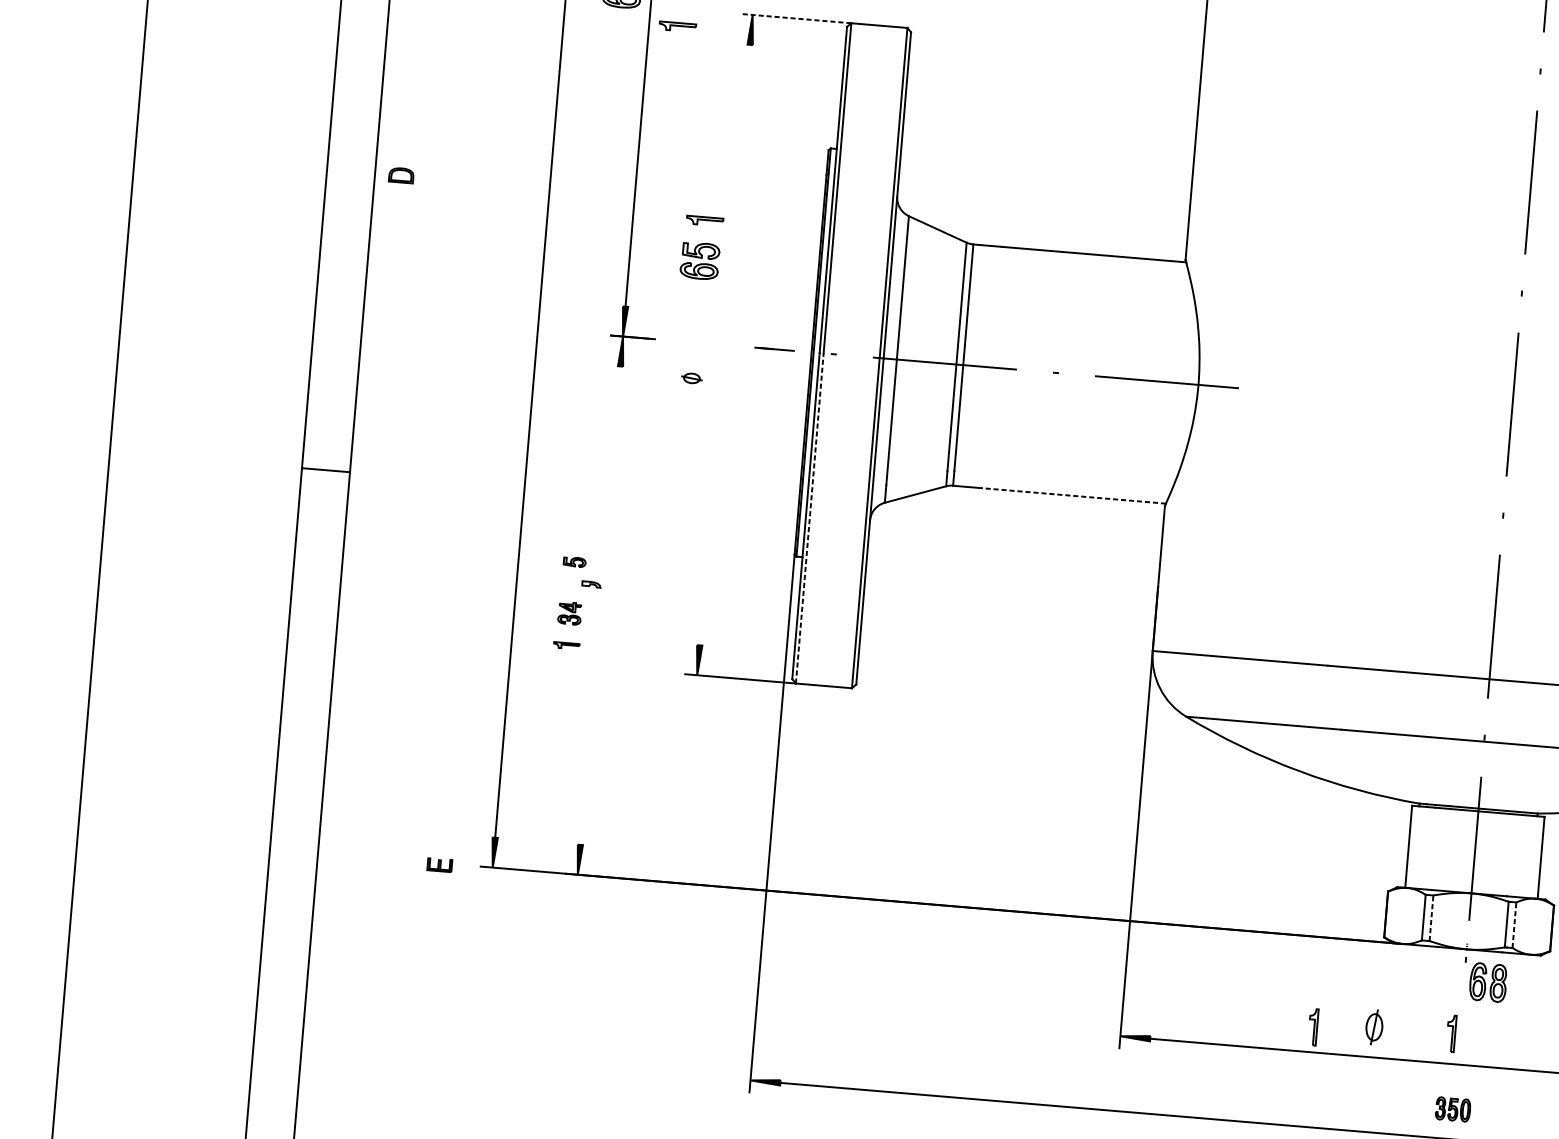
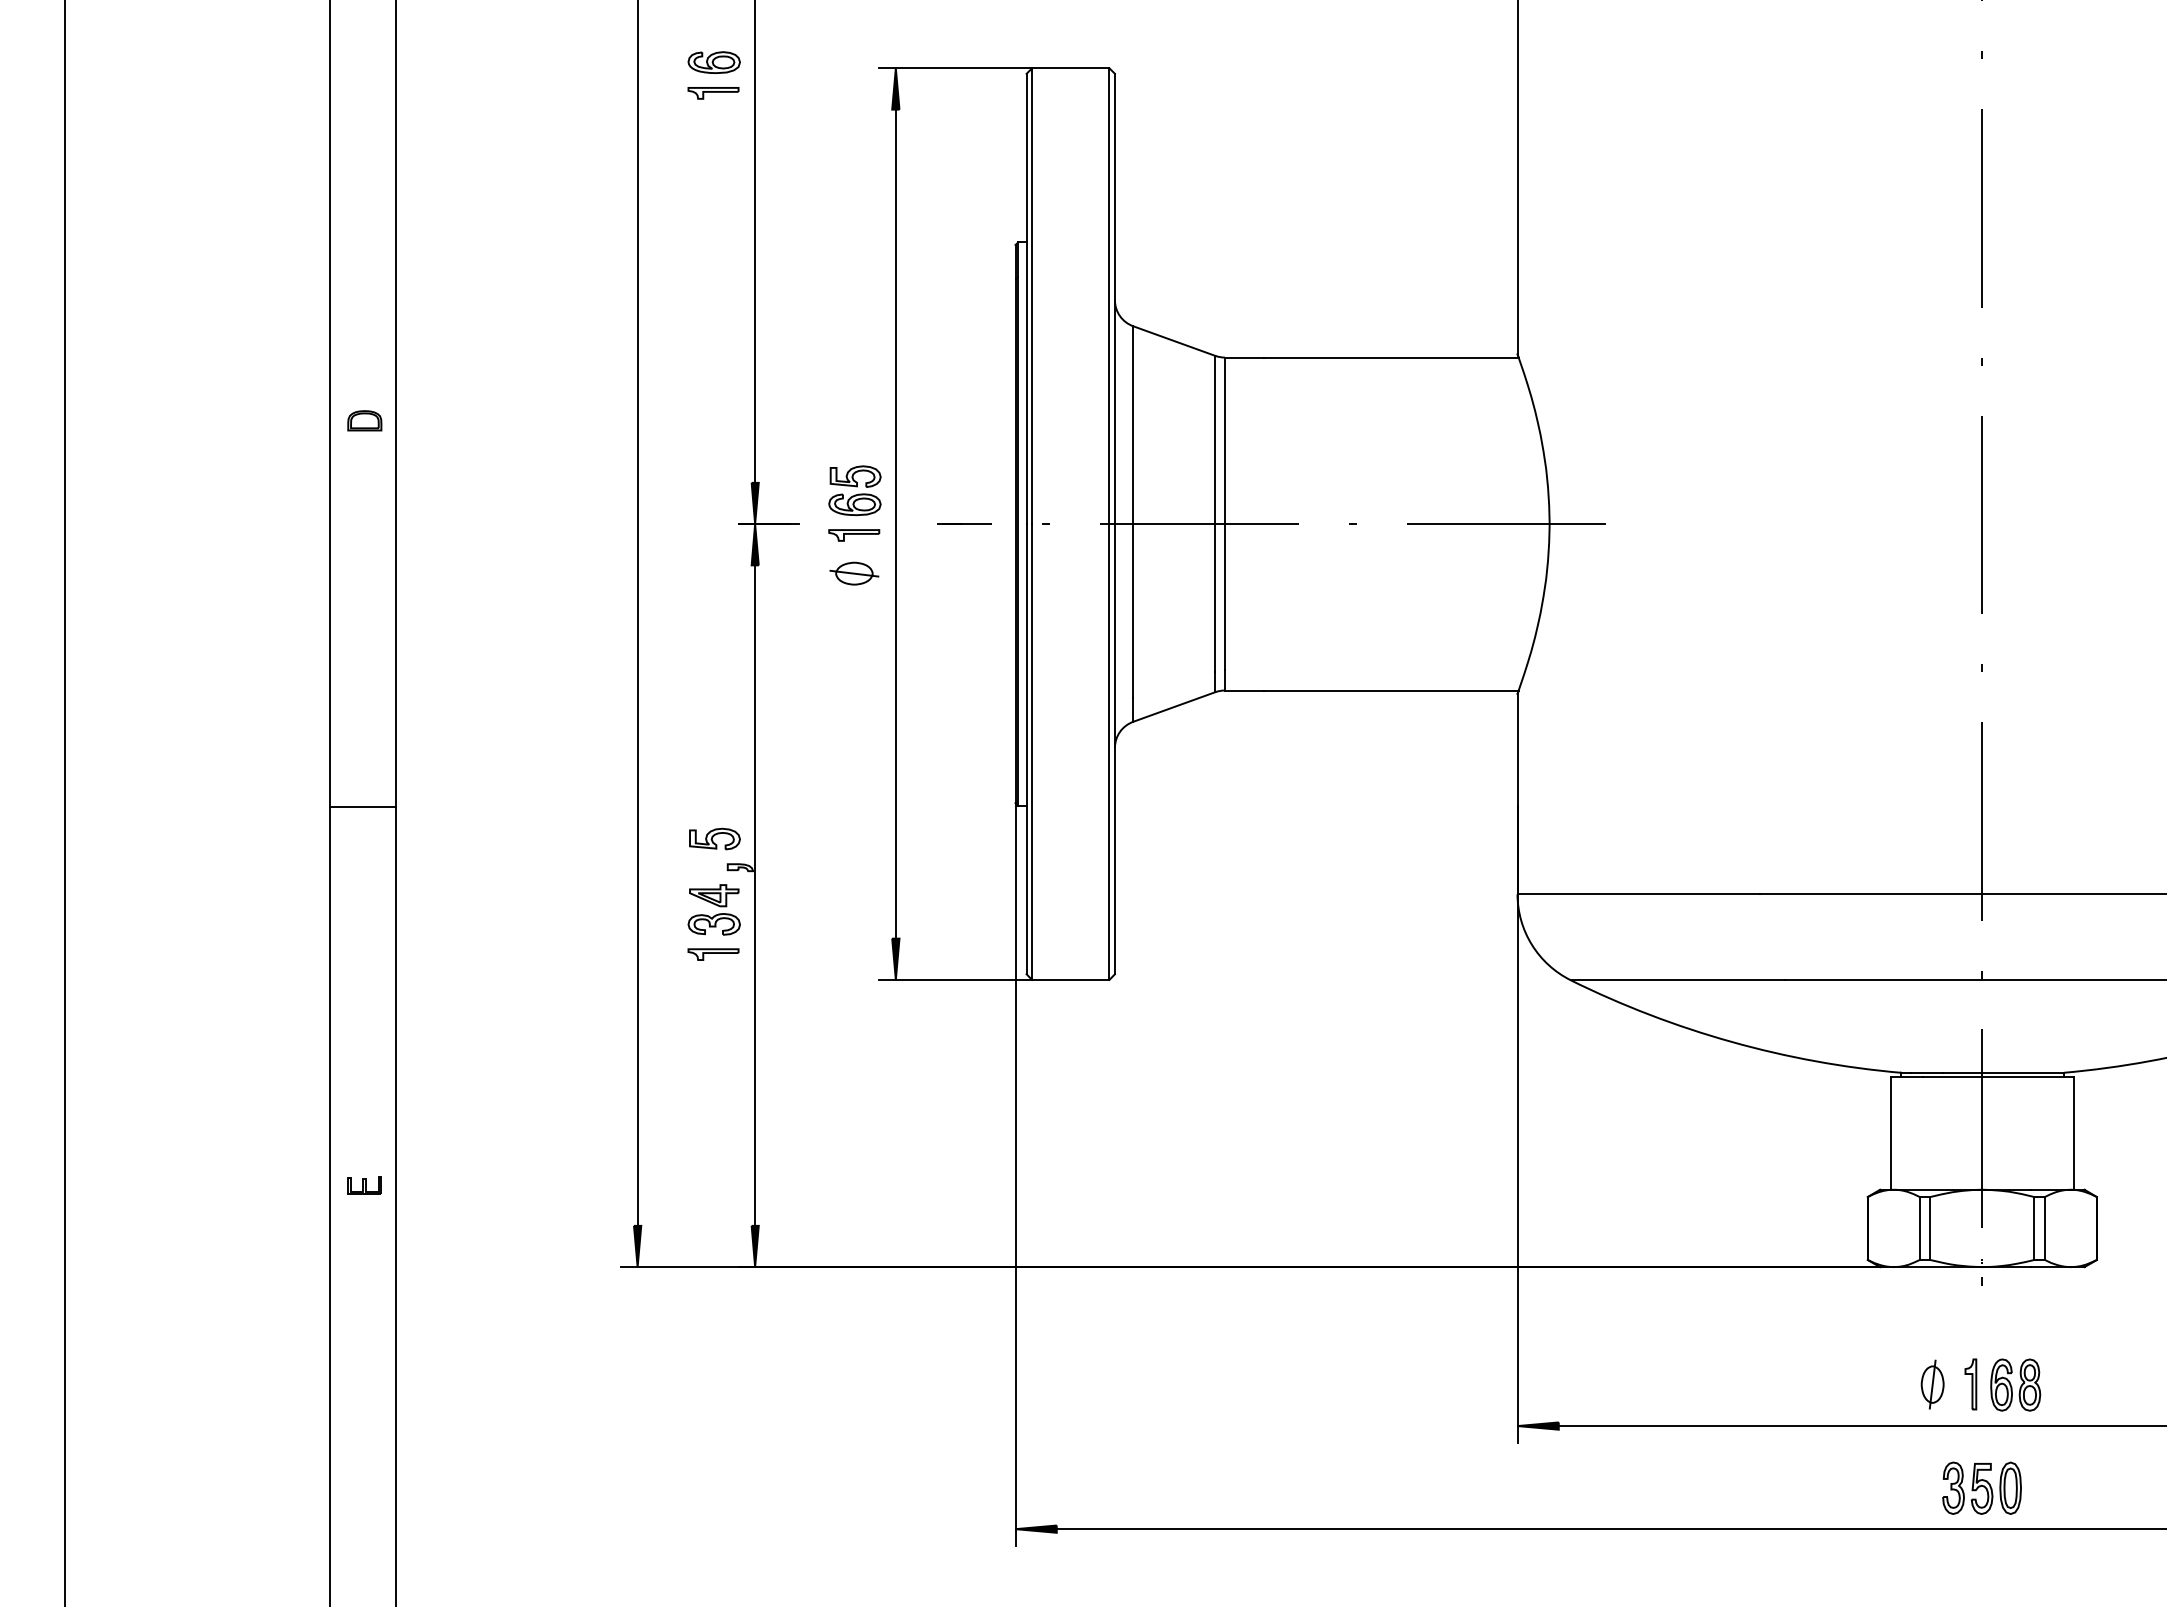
line: (795, 18) -> (955, 68), dashed -> solid
part: (677, 27) -> (713, 93), moved
part: (401, 175) -> (364, 420), moved
part: (705, 221) -> (854, 535), moved
part: (699, 260) -> (854, 490), moved
line: (724, 344) -> (895, 523), added
part: (692, 378) -> (854, 573), size x1.67
line: (326, 470) -> (363, 806), moved
line: (1073, 495) -> (1390, 690), dashed -> solid
line: (810, 518) -> (1032, 752), dashed -> solid
part: (574, 561) -> (714, 838), size x1.67
line: (600, 605) -> (755, 895), added
part: (569, 613) -> (713, 909), size x1.67
part: (566, 645) -> (713, 954), size x1.43
part: (439, 864) -> (364, 1185), moved
line: (1431, 918) -> (1930, 1228), dashed -> solid
line: (1514, 925) -> (2044, 1228), dashed -> solid
part: (1488, 982) -> (2015, 1384), moved
part: (1313, 1027) -> (1780, 1391), removed
part: (1374, 1027) -> (1932, 1384), moved
part: (1452, 1108) -> (1981, 1487), size x1.67

